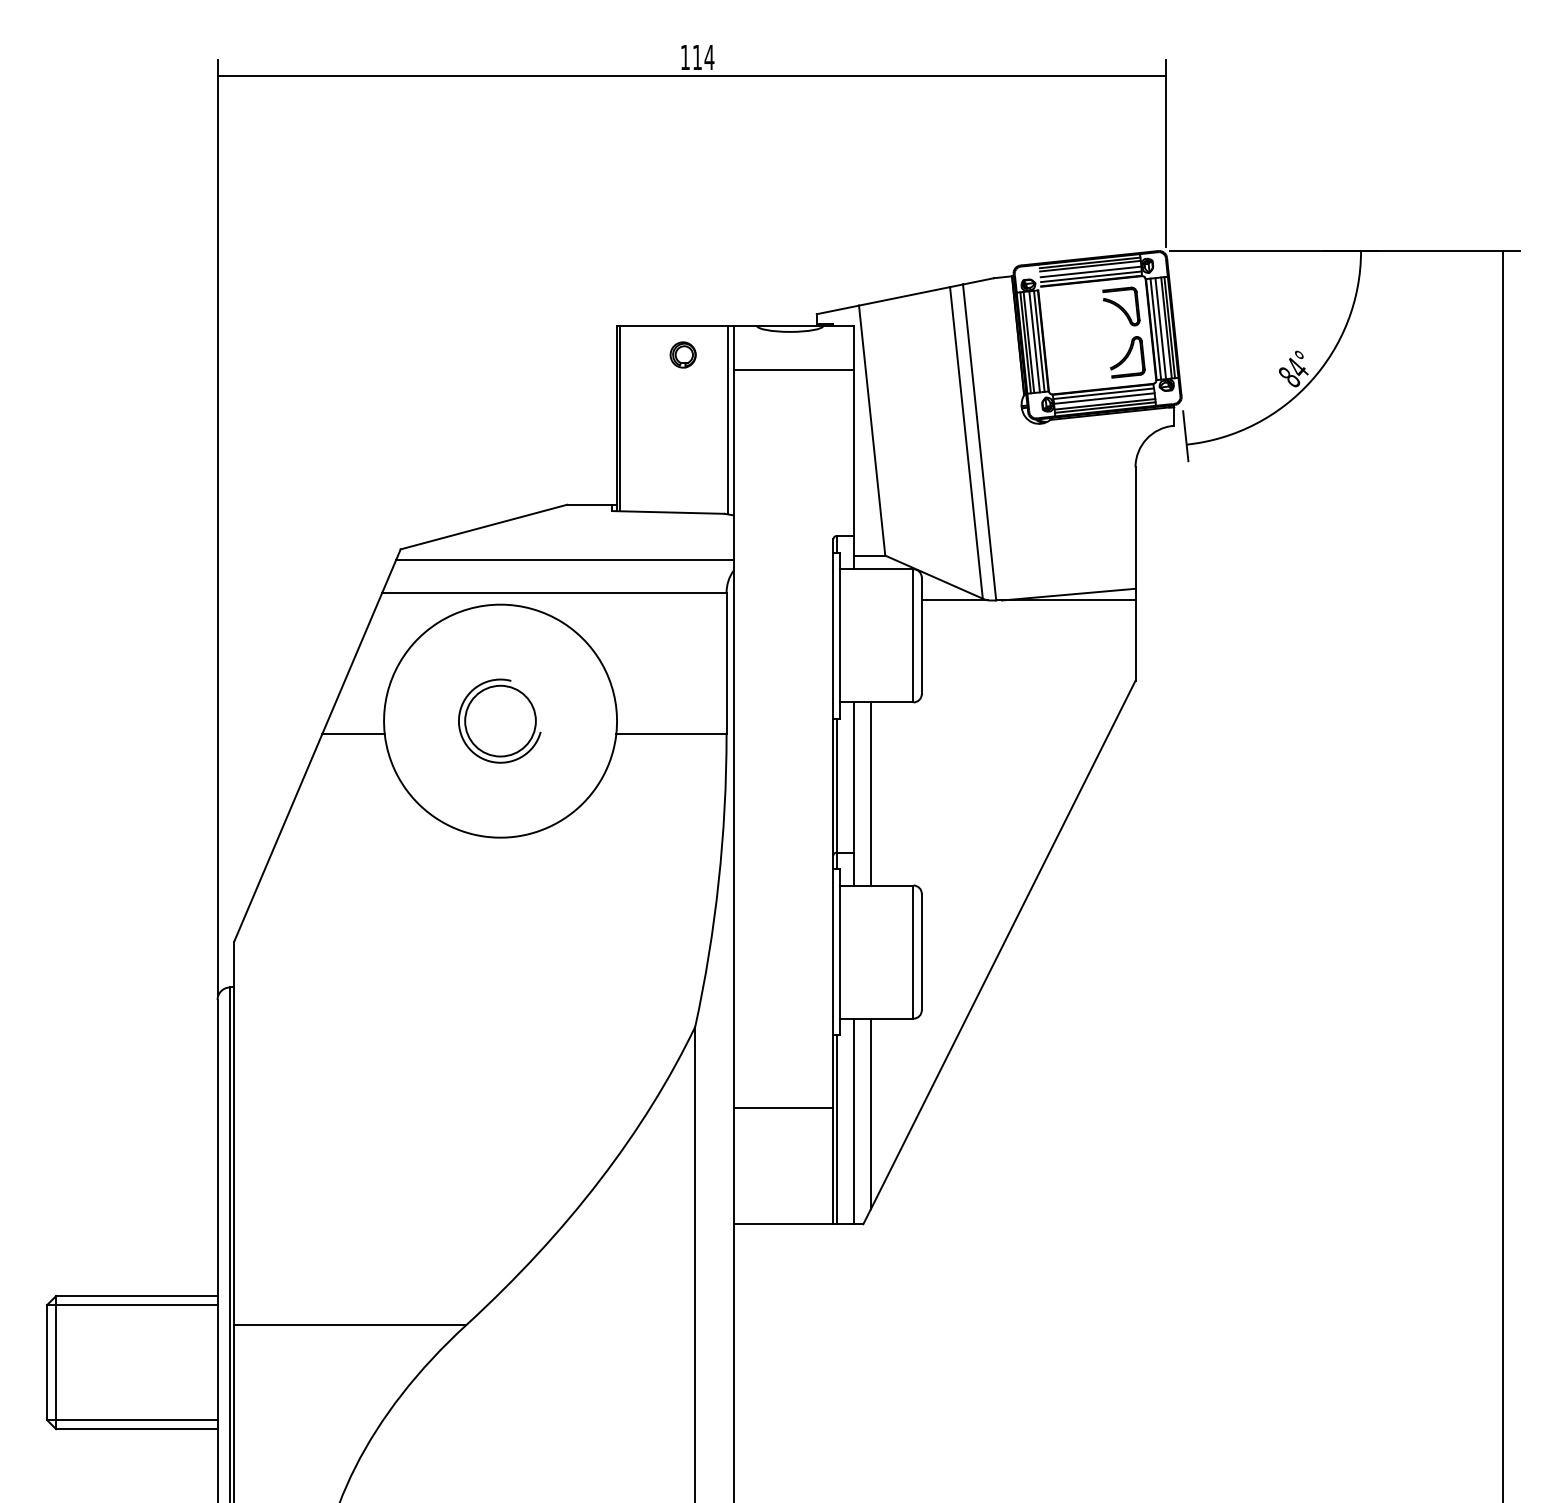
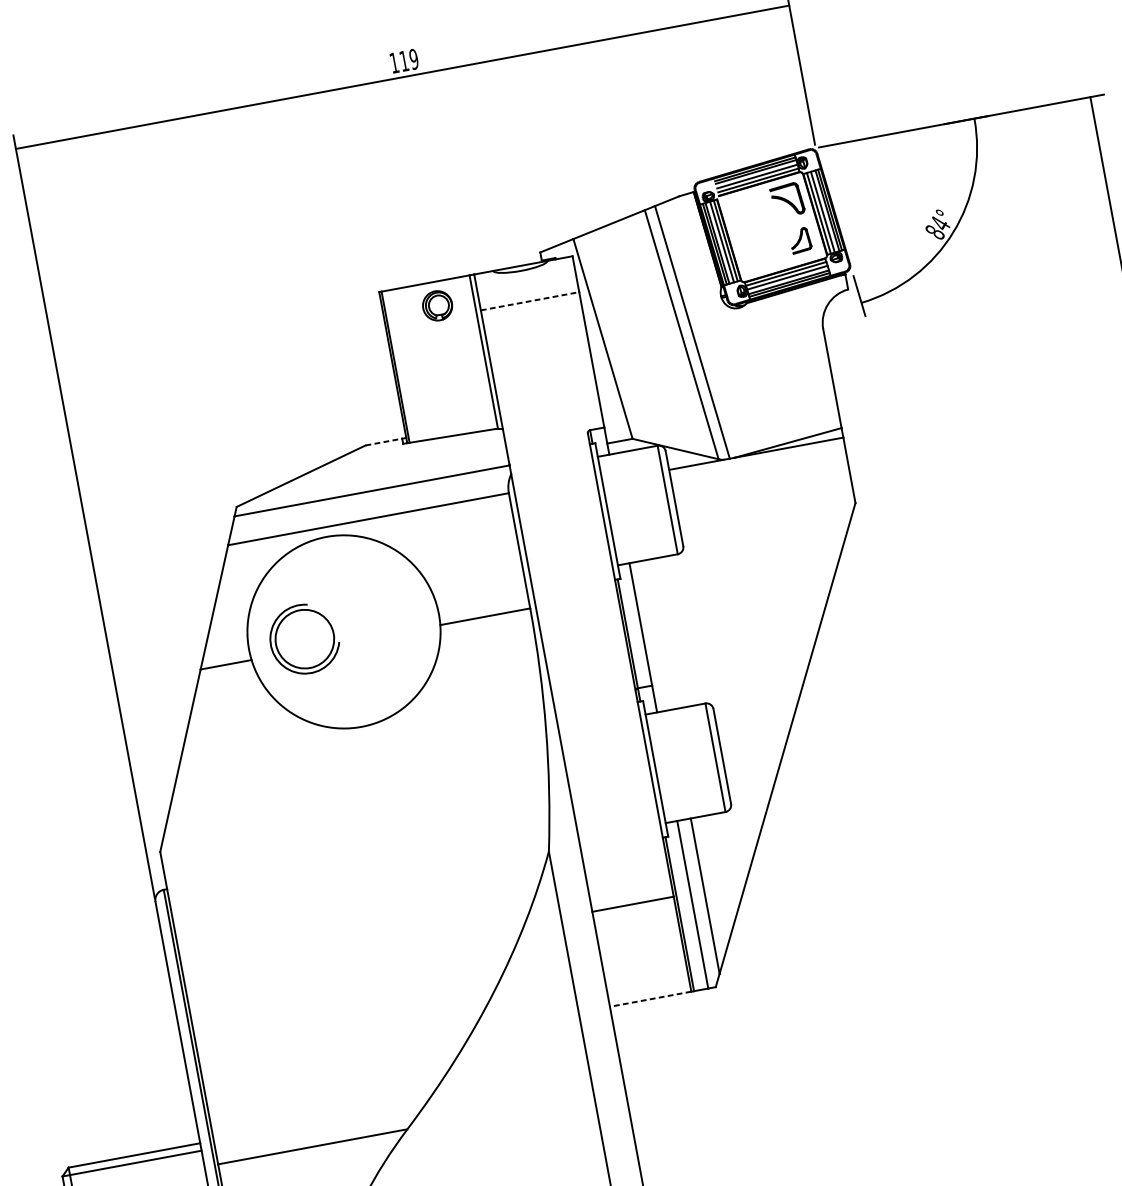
text: (709, 57) -> (414, 59), 114 -> 119
part: (682, 354) -> (436, 305), size x1.4
part: (1127, 357) -> (800, 240), size x0.7
line: (794, 369) -> (530, 300), solid -> dashed
line: (590, 504) -> (384, 441), solid -> dashed
part: (499, 720) -> (303, 638), moved
line: (870, 793) -> (656, 634), removed
line: (783, 1224) -> (650, 999), solid -> dashed

